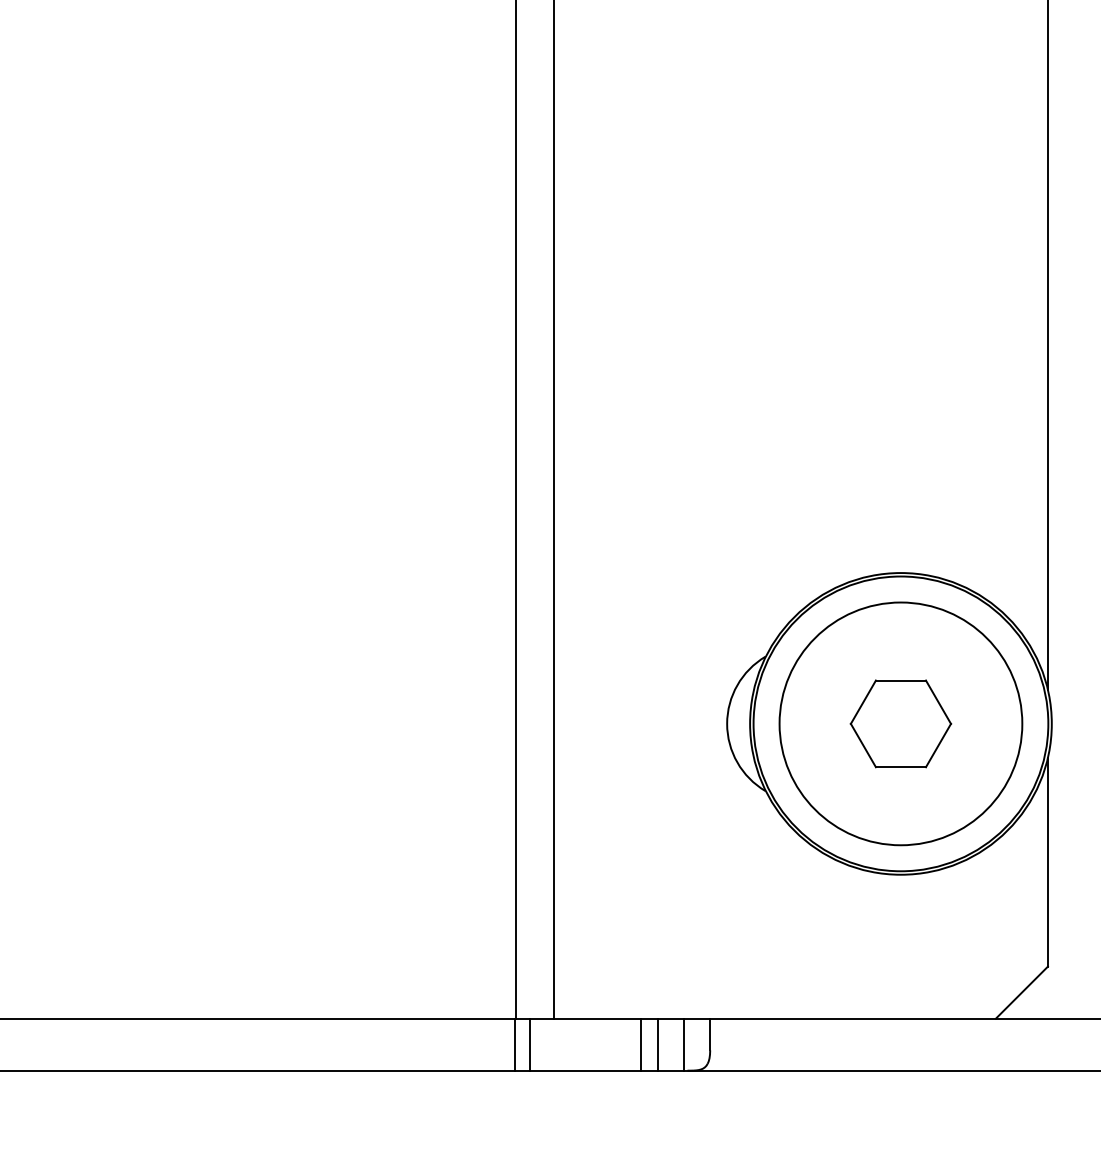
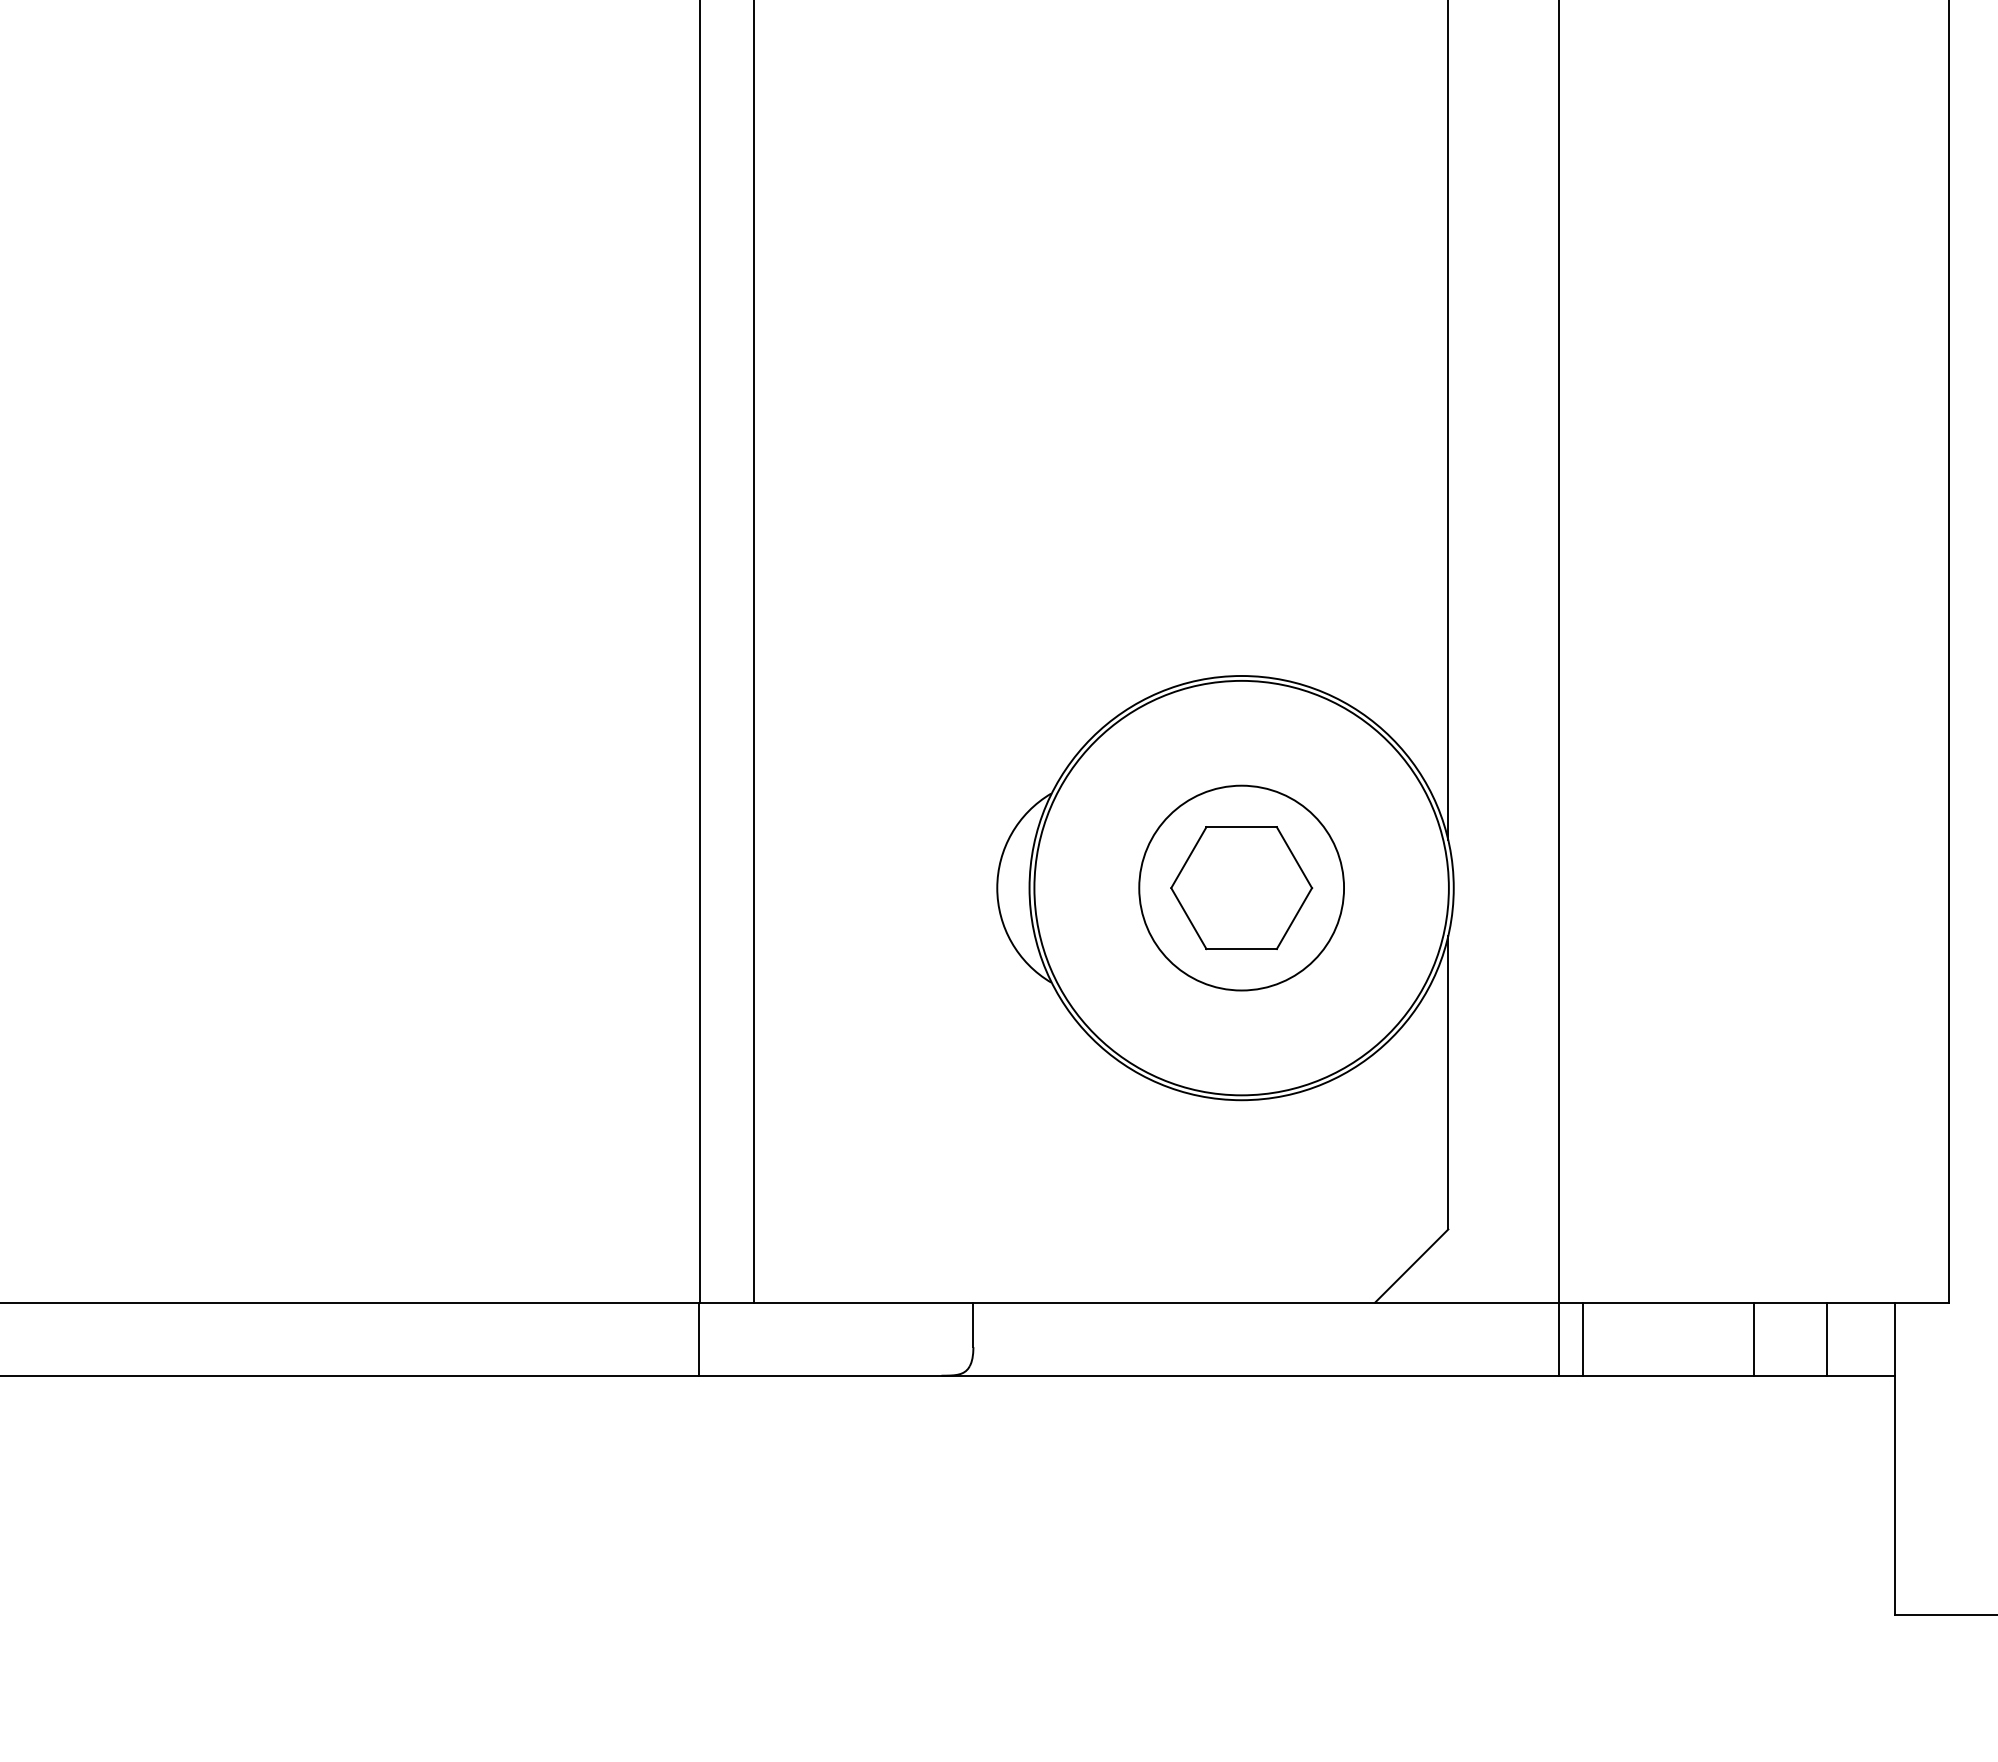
circle: (900, 723) -> (1241, 887), size x0.6
line: (530, 1044) -> (720, 1338), removed
line: (640, 1044) -> (875, 1338), removed
line: (658, 1044) -> (900, 1338), removed
line: (683, 1044) -> (936, 1338), removed

